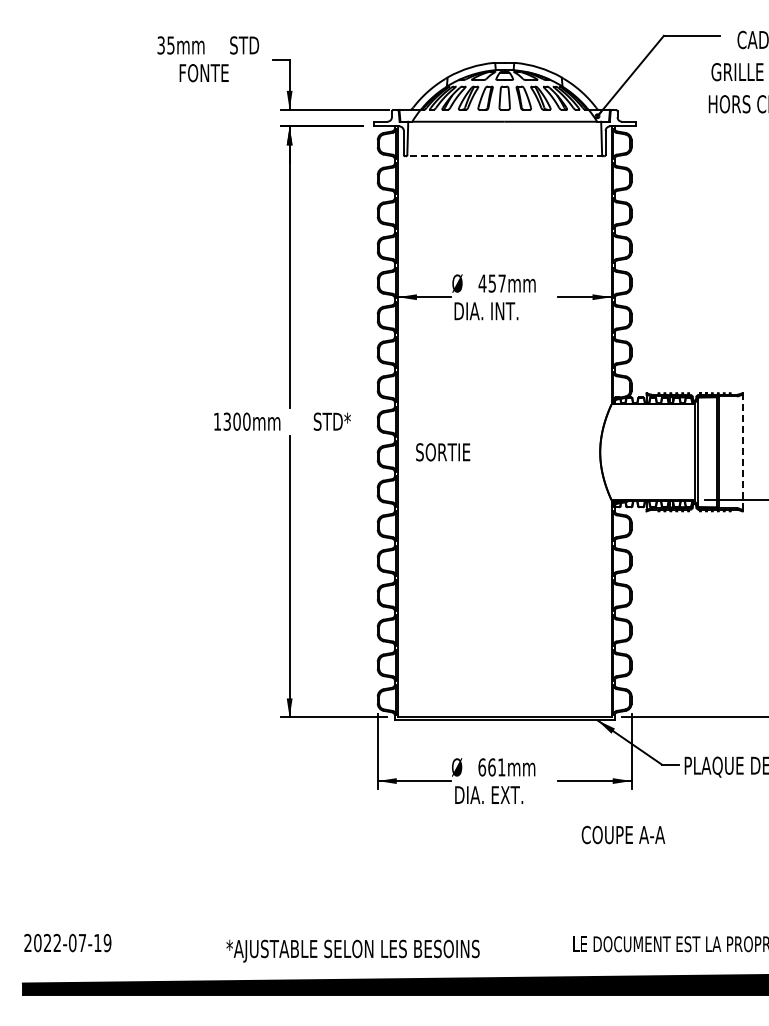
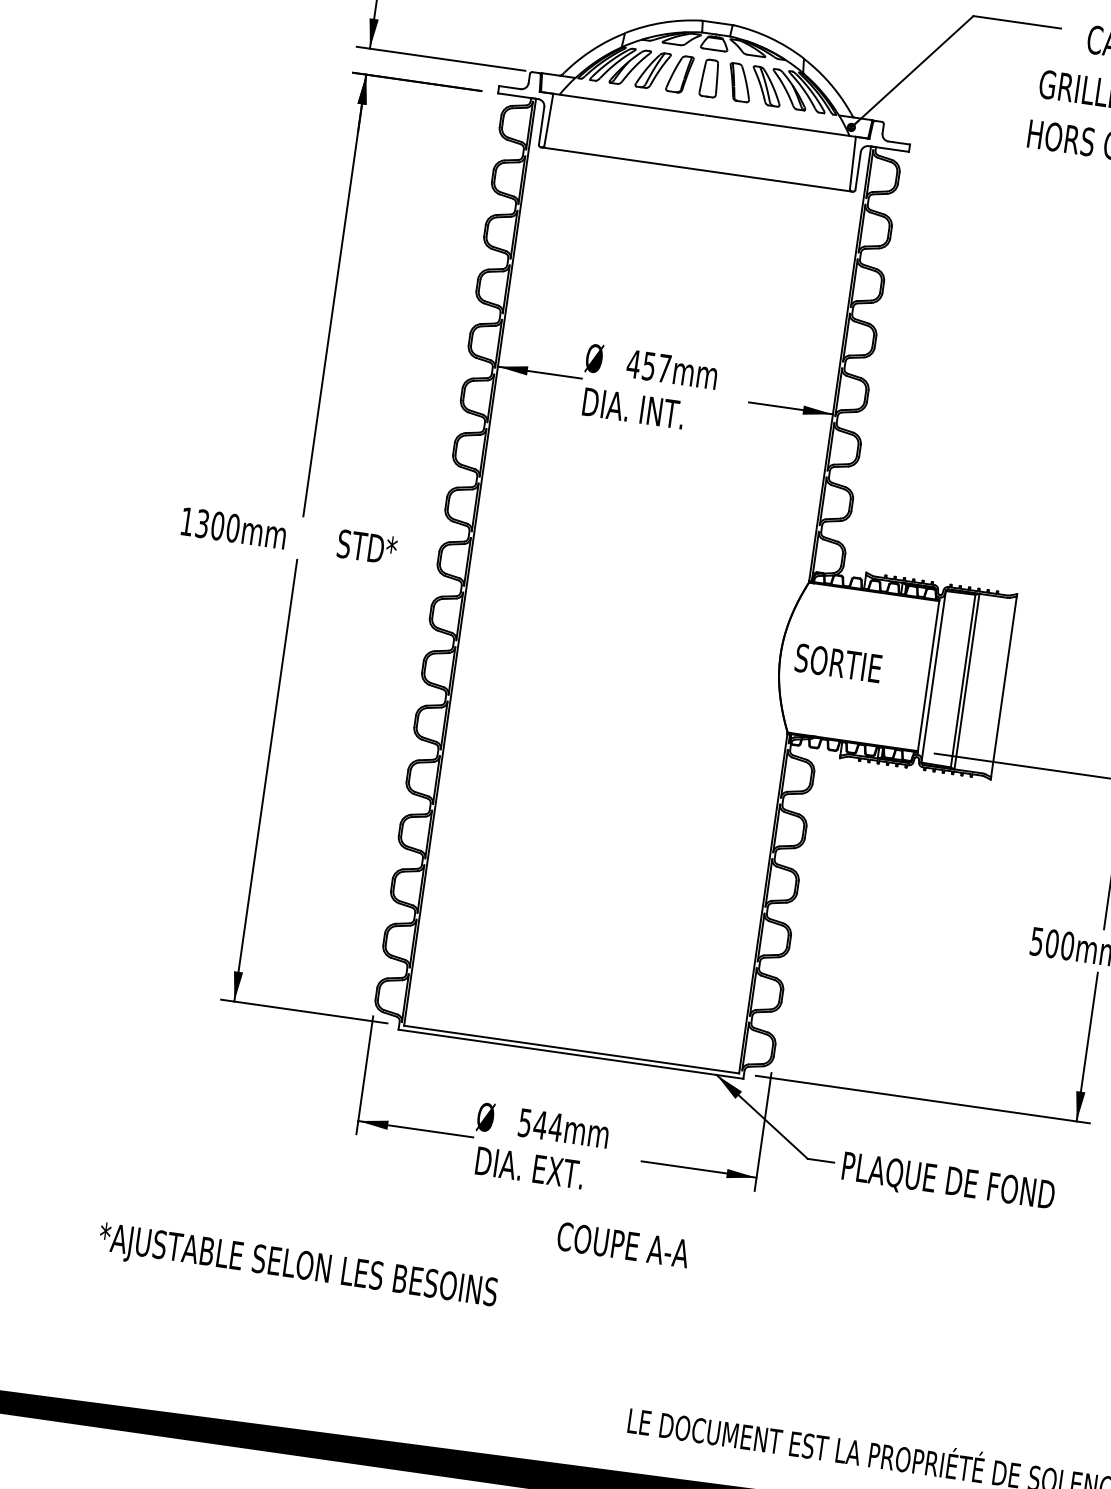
line: (504, 156) -> (696, 169), dashed -> solid
text: (443, 452) -> (839, 663), moved
line: (742, 452) -> (1003, 687), dashed -> solid
text: (491, 767) -> (539, 1125), 661mm -> 544mm
text: (623, 834) -> (623, 1244), moved
text: (352, 950) -> (297, 1266), moved

